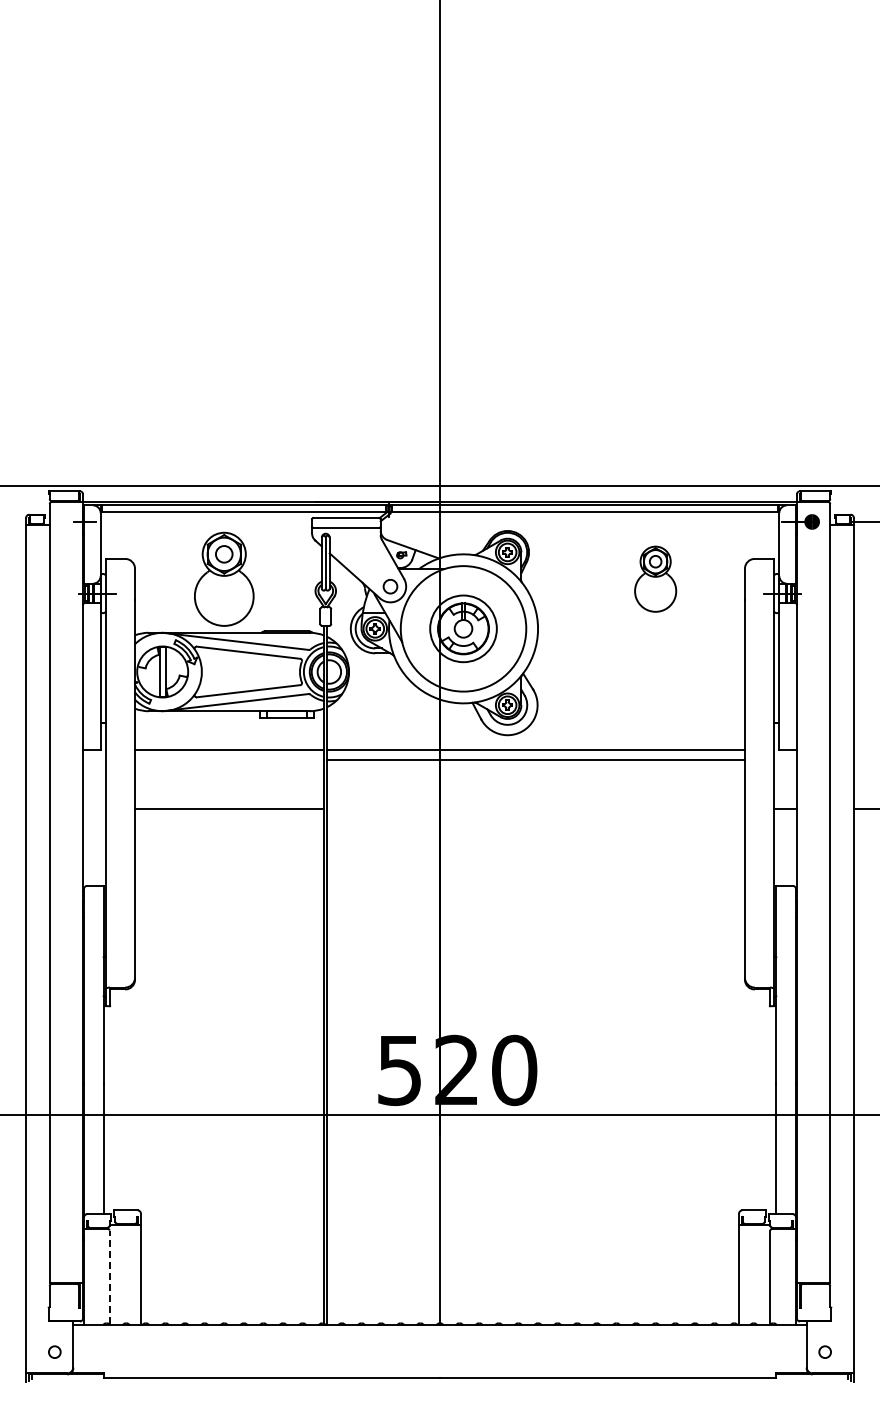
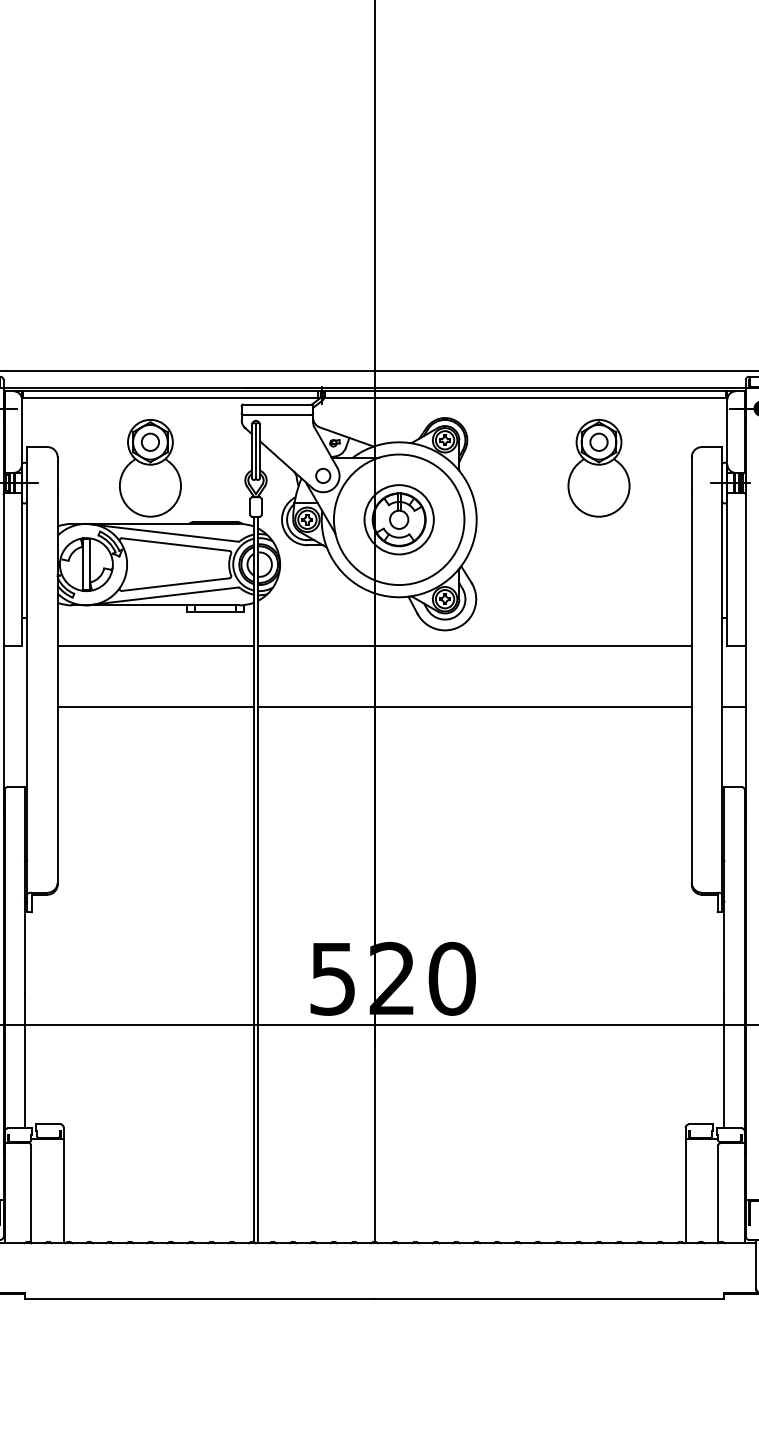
part: (655, 578) -> (598, 467), size x1.43
line: (535, 760) -> (474, 707), moved
line: (109, 1277) -> (31, 1194), dashed -> solid

